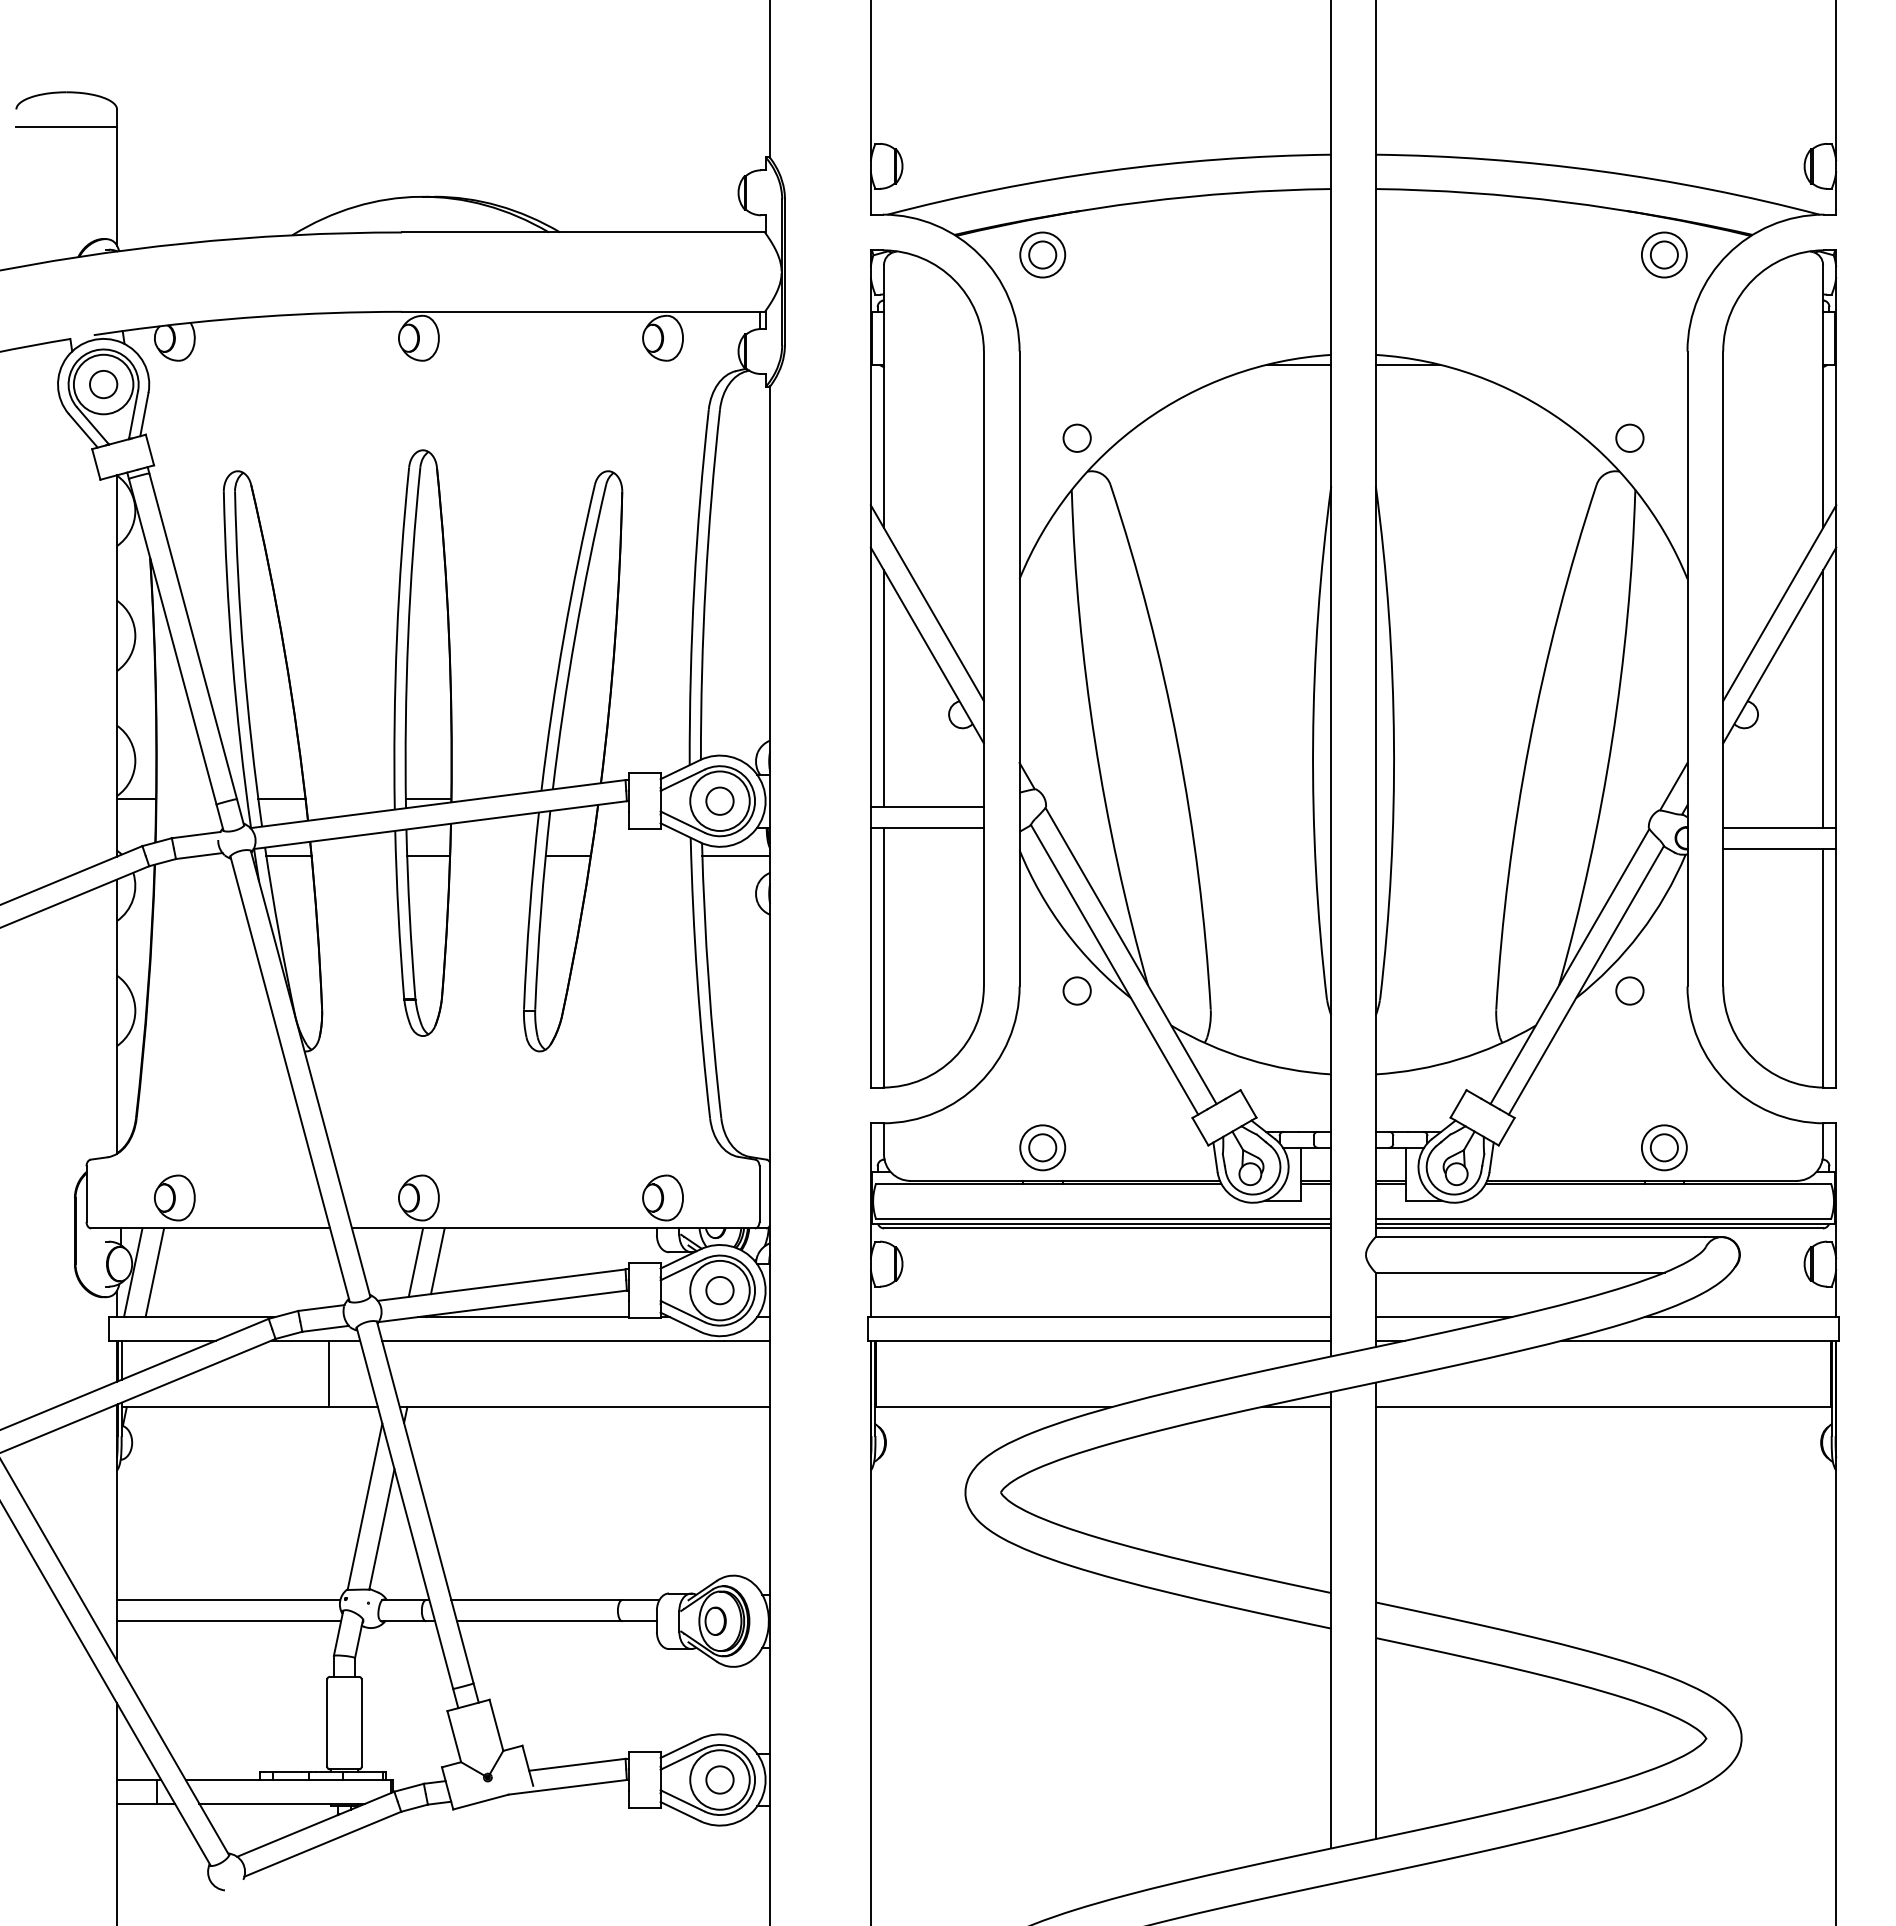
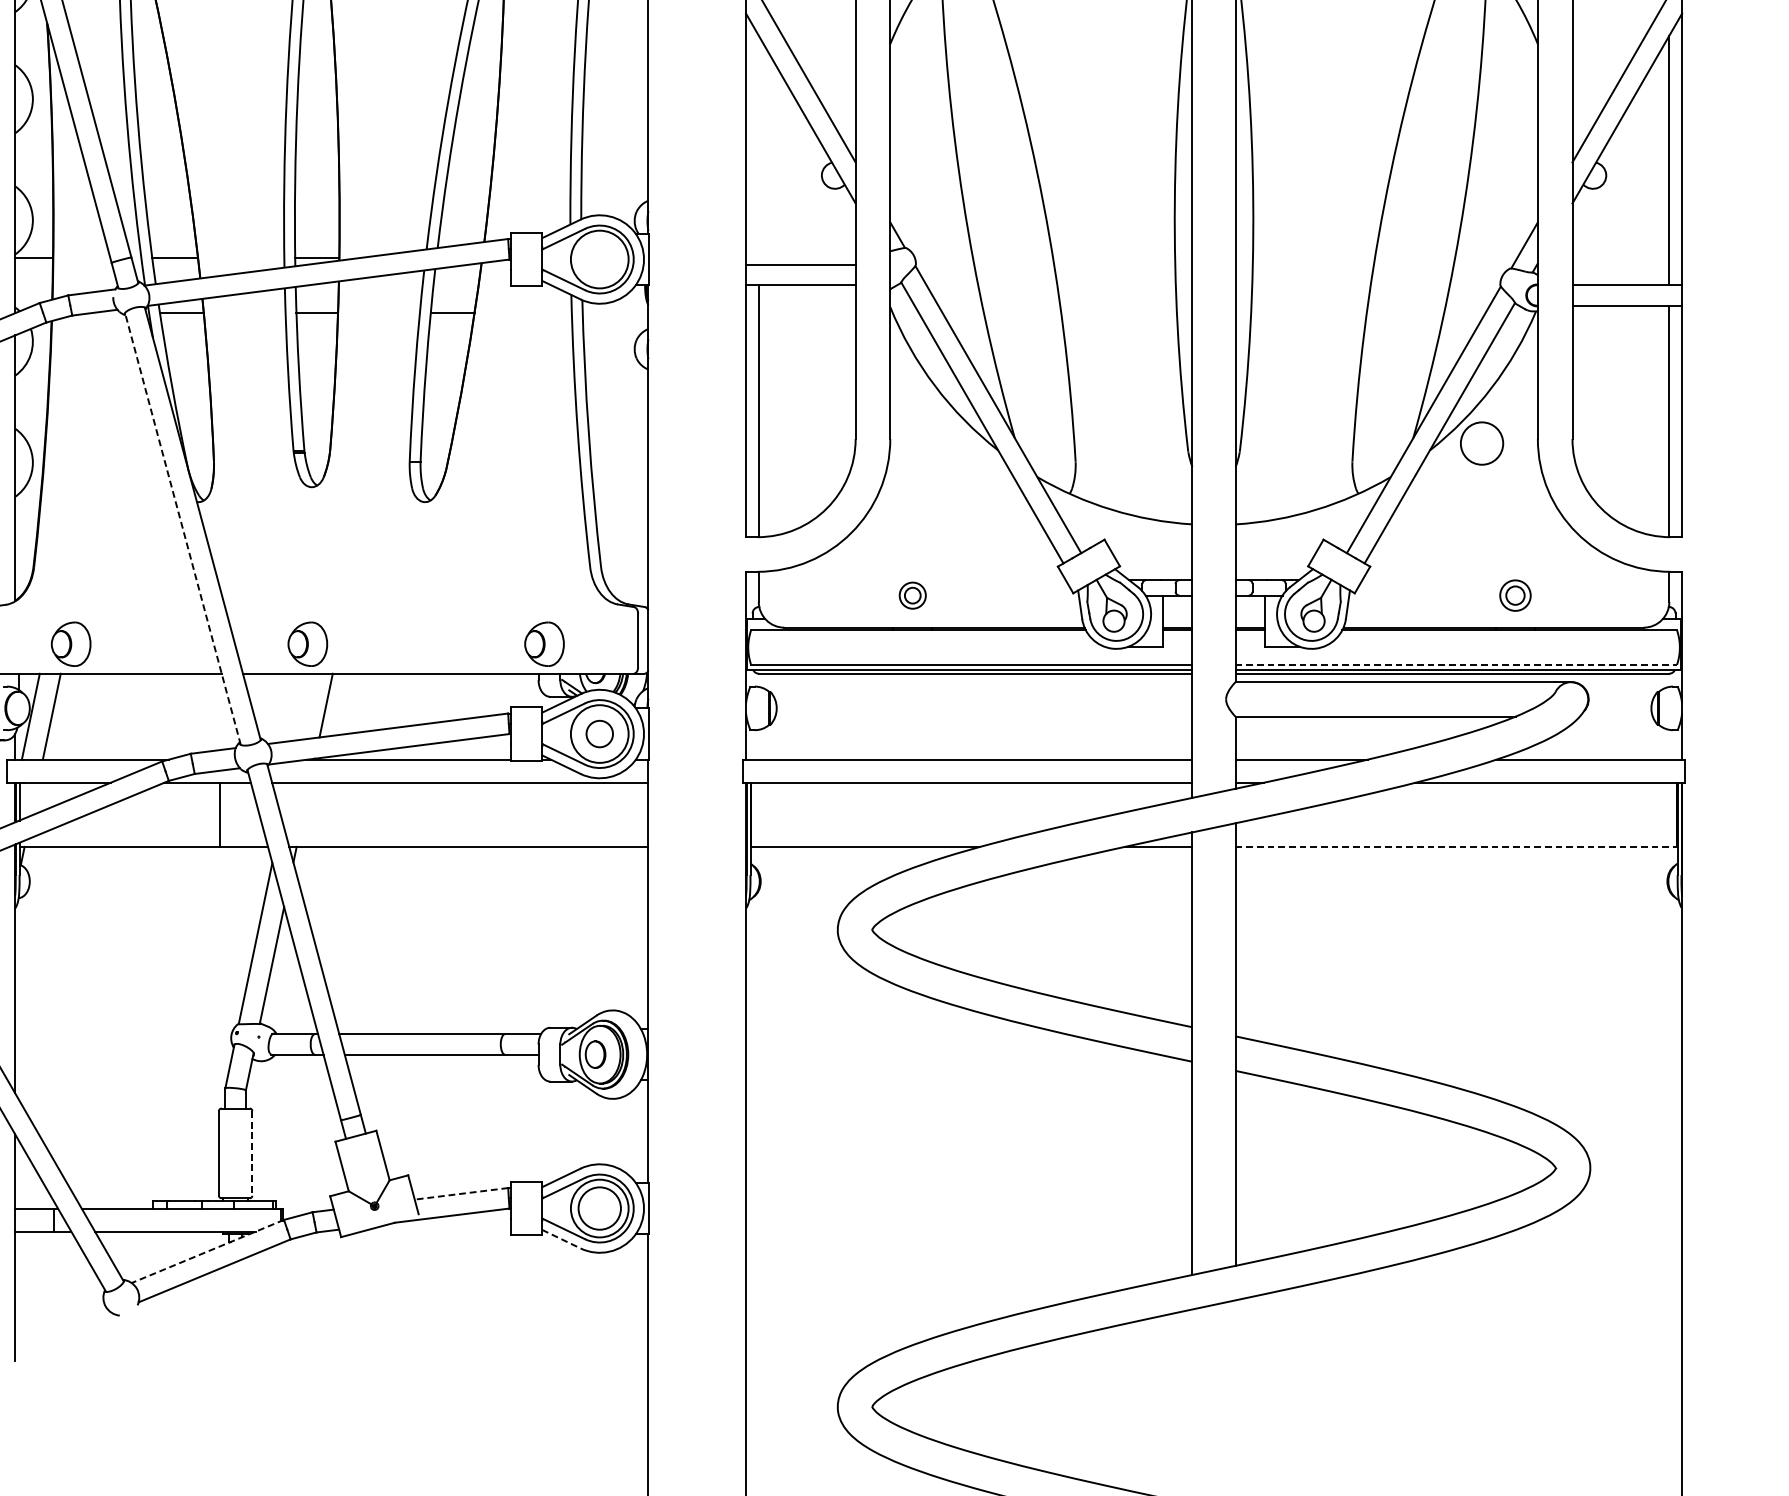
line: (884, 688) -> (759, 150), removed
circle: (719, 800) -> (599, 258), removed
line: (736, 855) -> (615, 312), removed
circle: (1076, 990) -> (945, 443), removed
circle: (1629, 990) -> (1481, 443), size x1.6
line: (290, 1079) -> (183, 529), solid -> dashed
part: (1042, 1147) -> (912, 595), size x0.6
part: (1664, 1147) -> (1515, 595), size x0.7
line: (1603, 1219) -> (1456, 665), solid -> dashed
line: (415, 1262) -> (304, 706), removed
line: (1603, 1407) -> (1456, 847), solid -> dashed
line: (228, 1600) -> (123, 1034), removed
line: (229, 1621) -> (124, 1054), removed
line: (361, 1723) -> (252, 1153), solid -> dashed
line: (577, 1764) -> (461, 1193), solid -> dashed
circle: (719, 1779) -> (599, 1208), size x1.6
line: (680, 1811) -> (561, 1239), solid -> dashed
line: (315, 1824) -> (207, 1251), solid -> dashed

